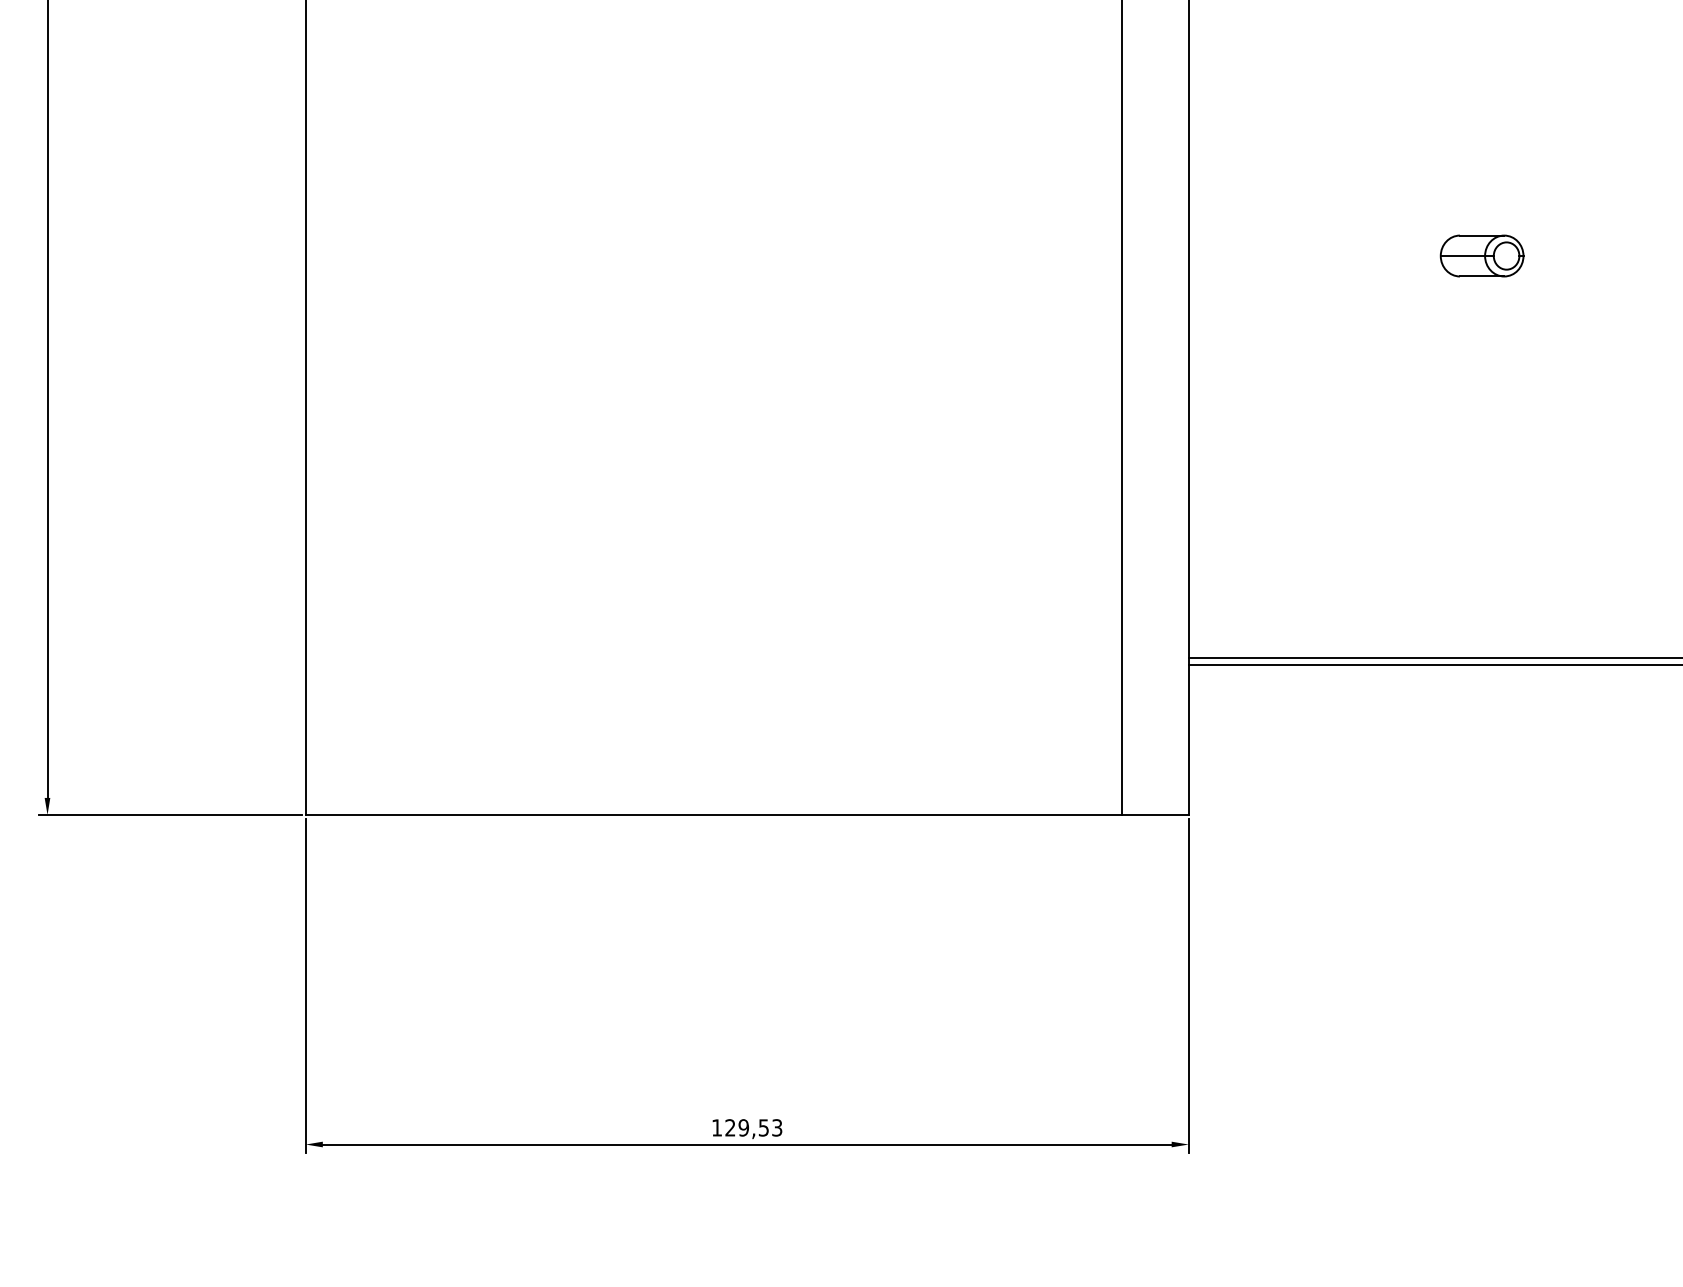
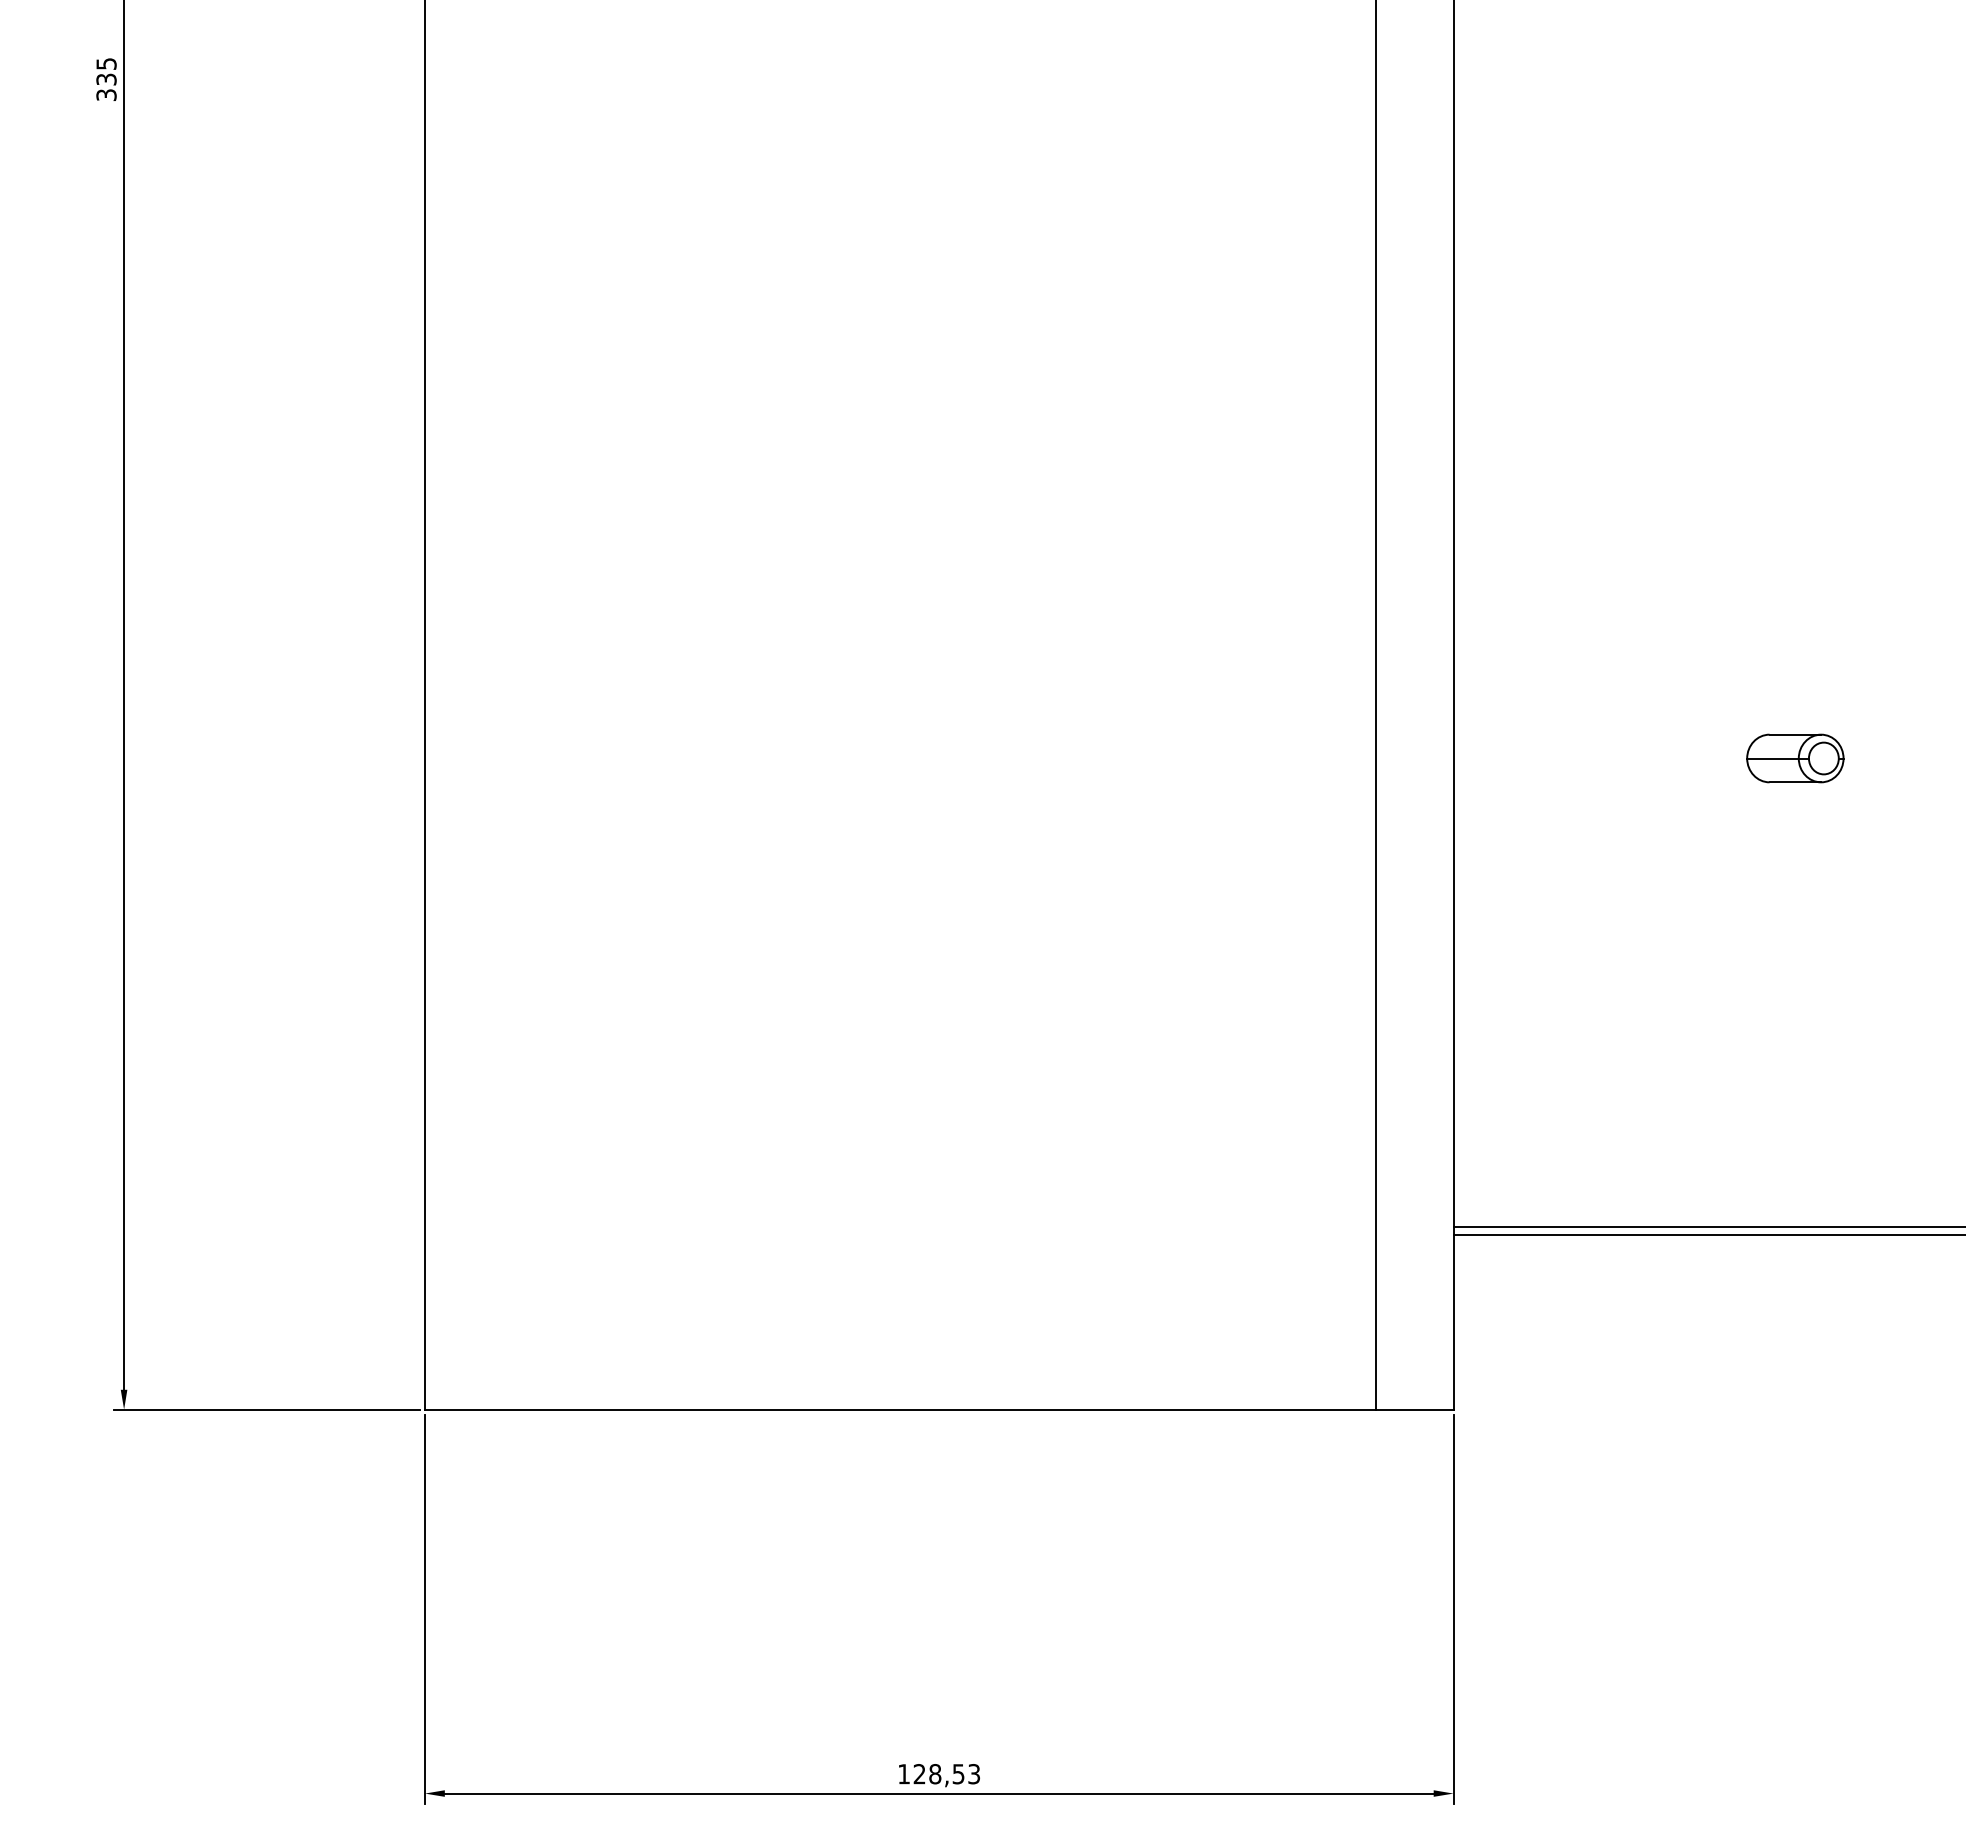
text: (744, 1128) -> (935, 1774), 129,53 -> 128,53

